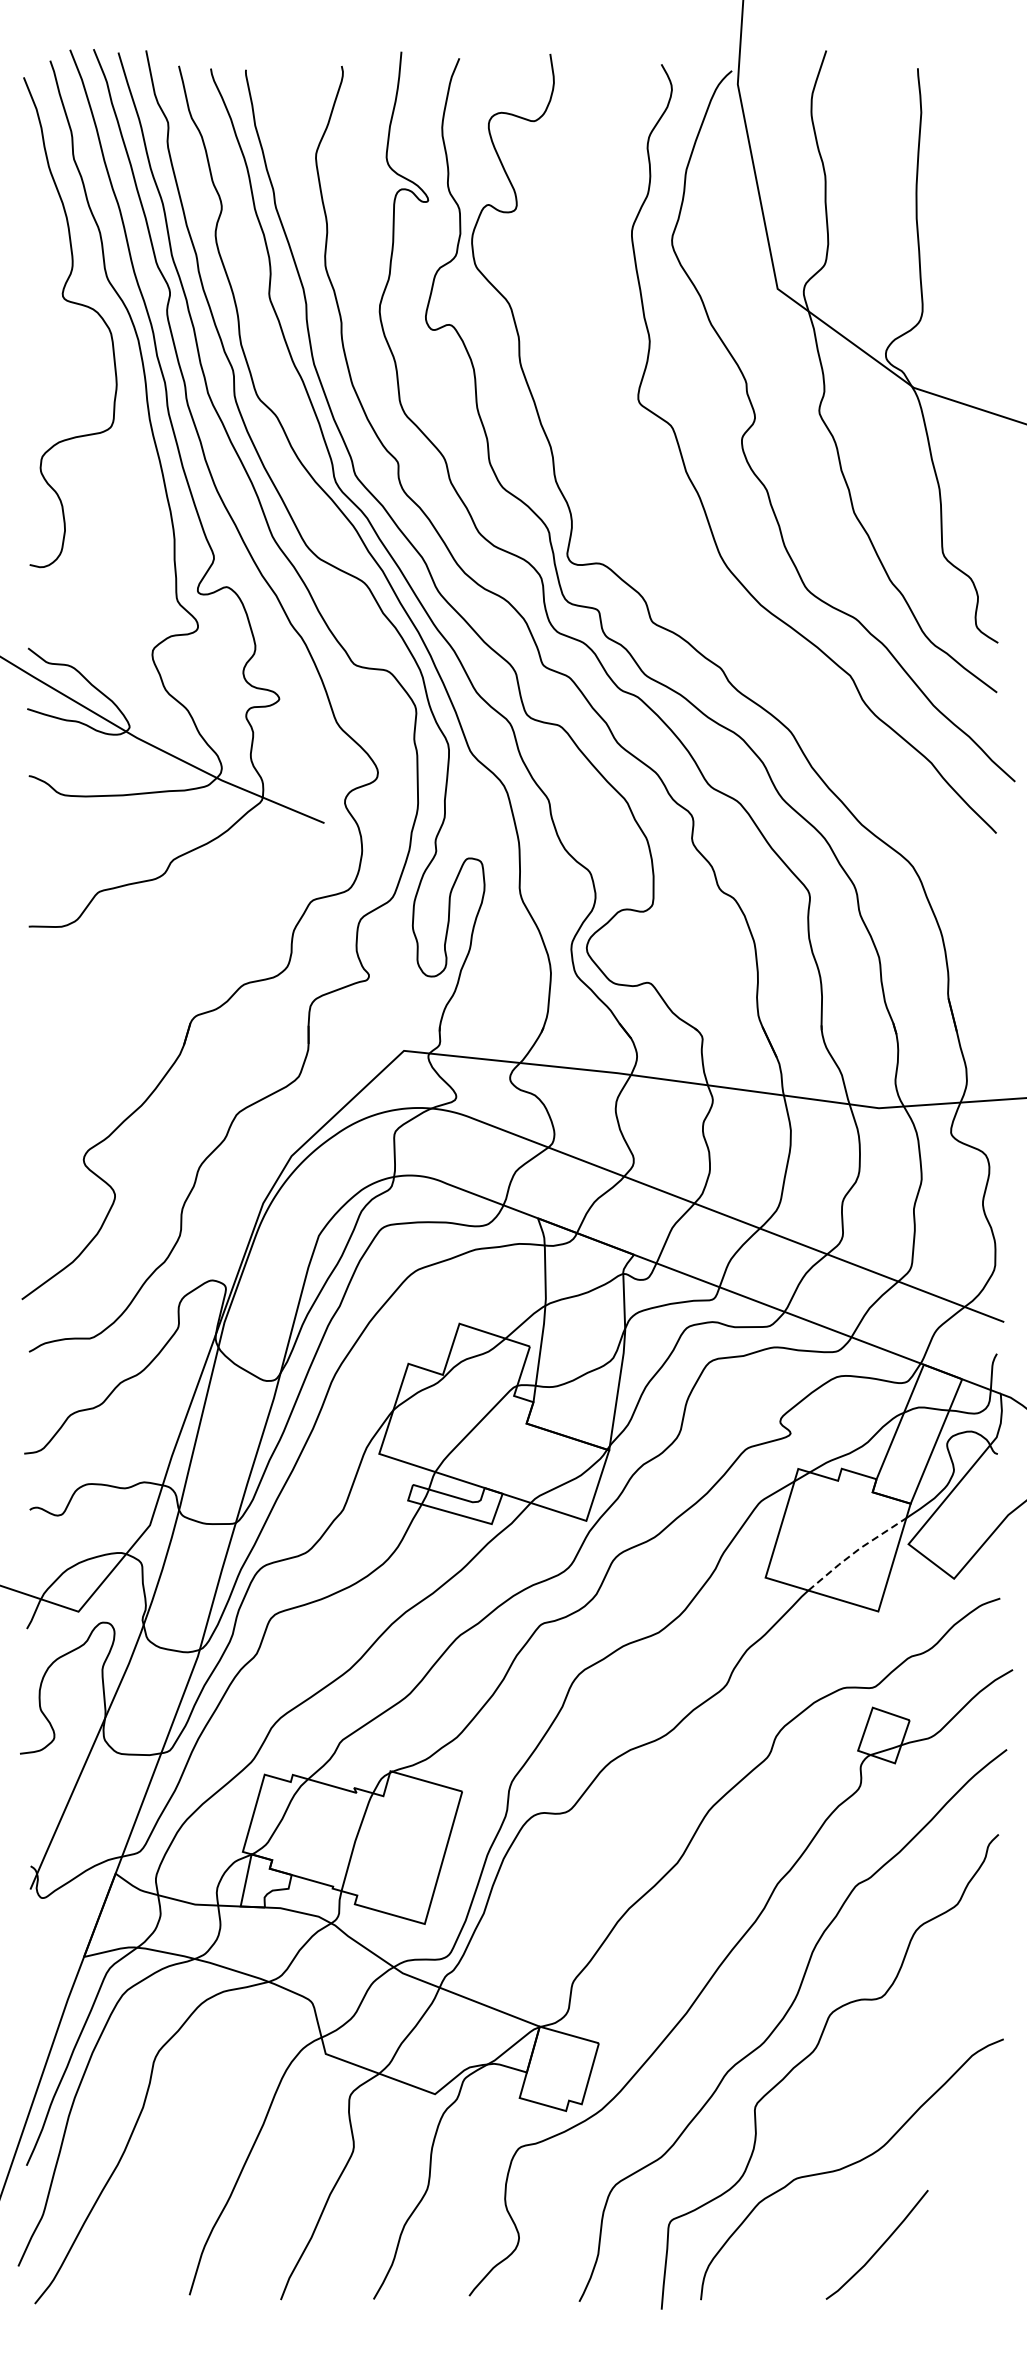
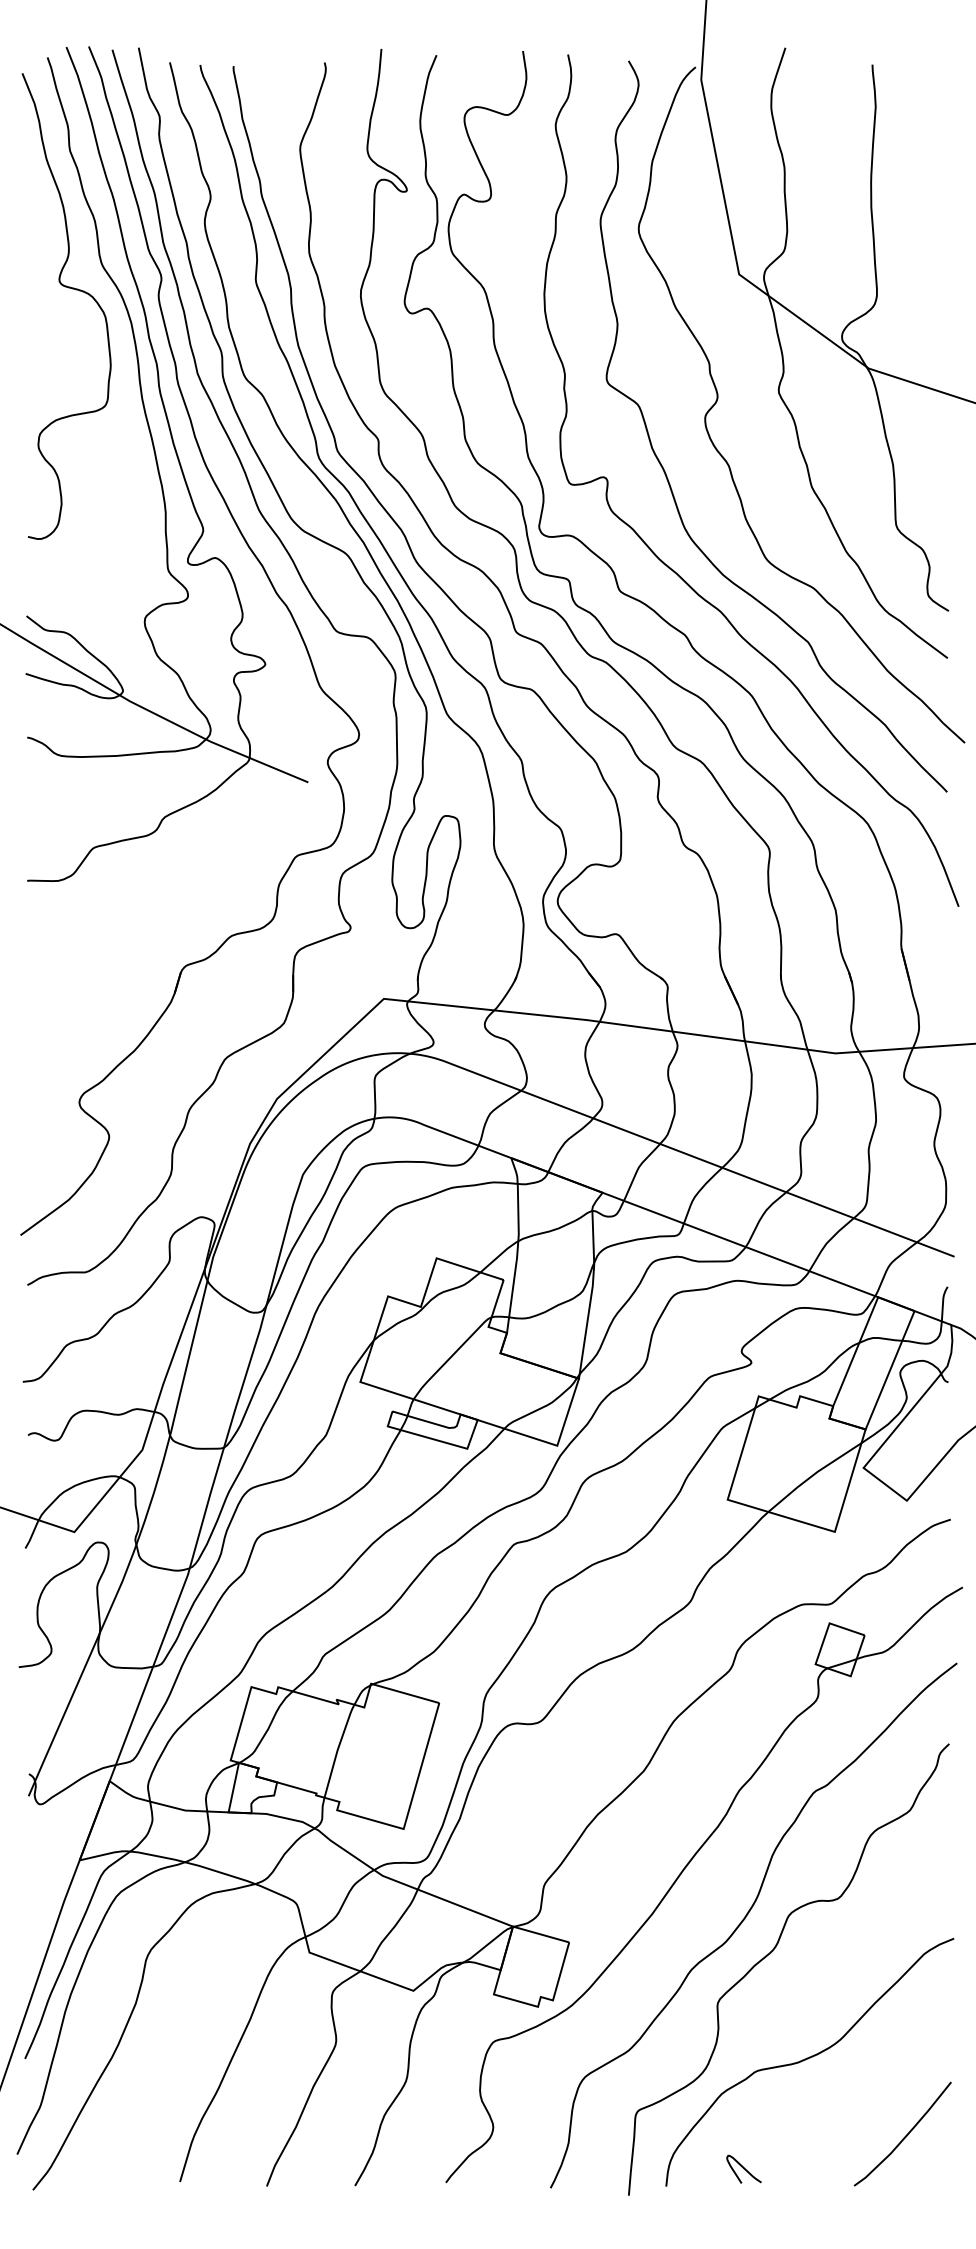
curve: (708, 599) -> (673, 569), added
line: (855, 1552) -> (813, 1475), dashed -> solid
curve: (880, 2246) -> (905, 2135), moved
curve: (782, 2281) -> (743, 2168), added

